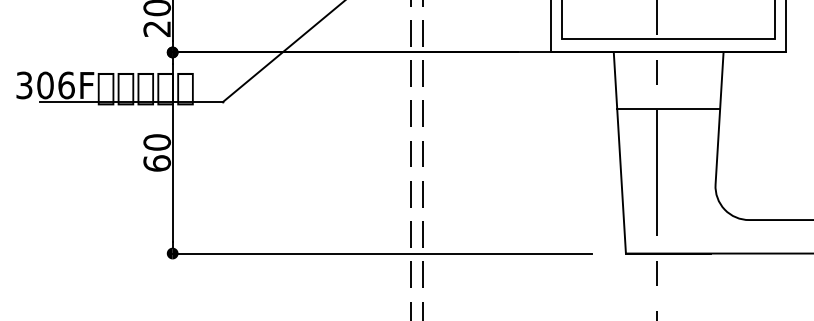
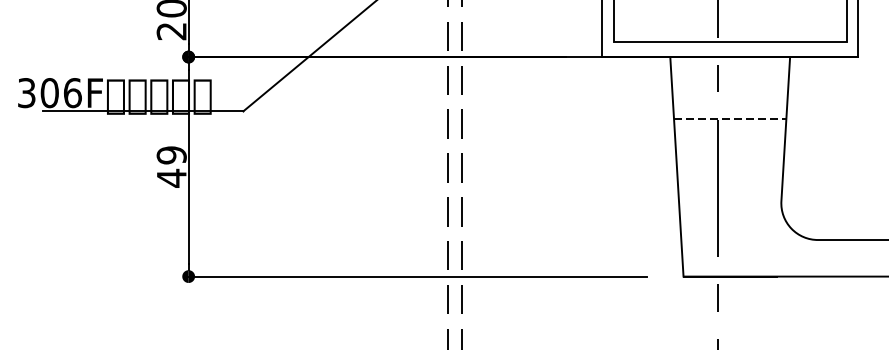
line: (669, 109) -> (731, 119), solid -> dashed
text: (157, 153) -> (172, 167), 60 -> 49

